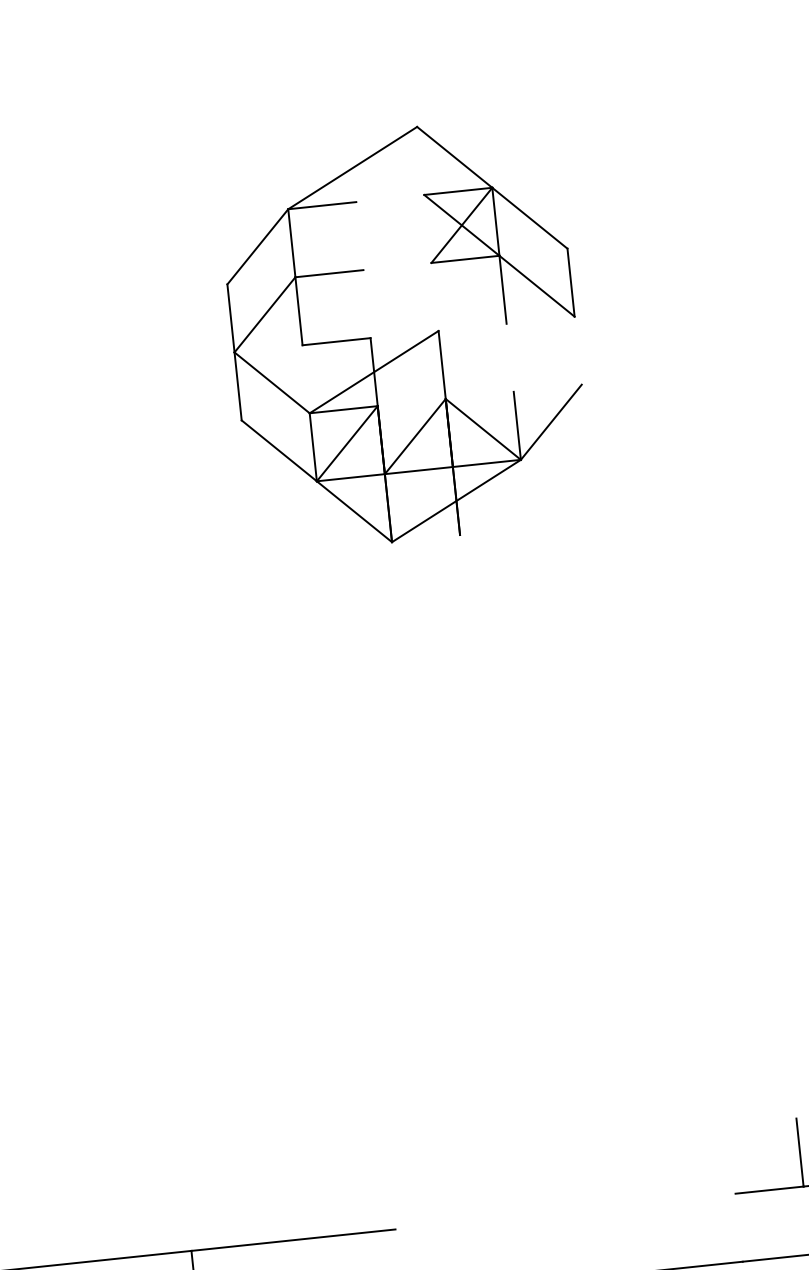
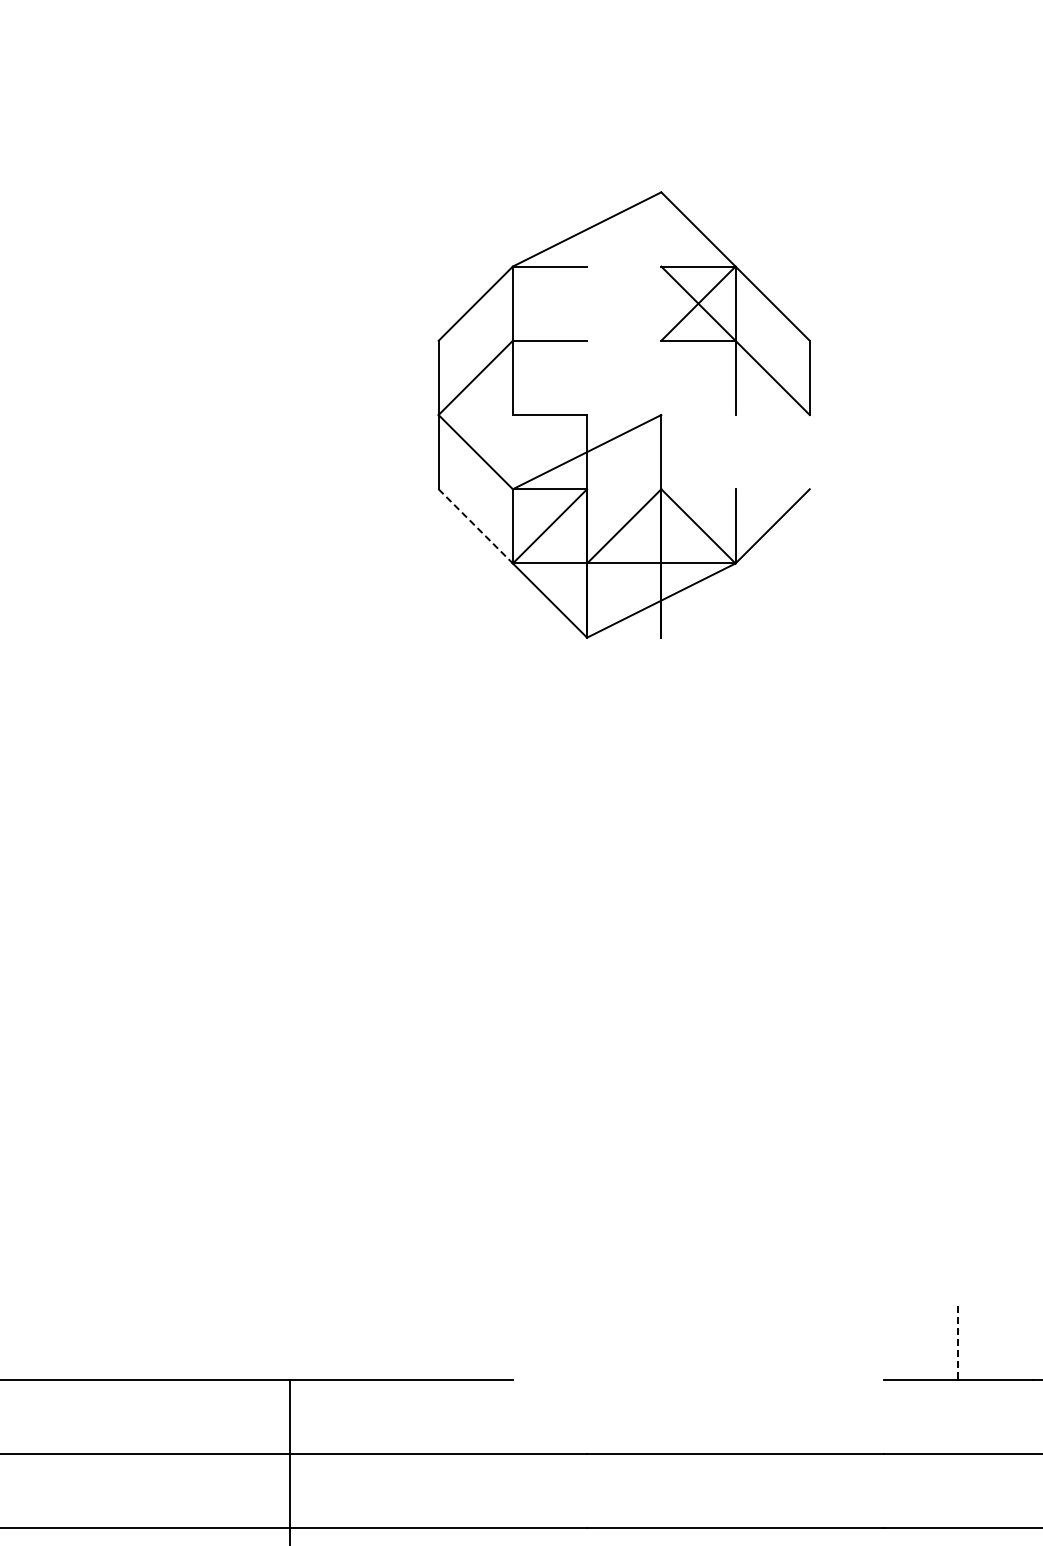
line: (279, 450) -> (476, 526), solid -> dashed
line: (800, 1153) -> (958, 1343), solid -> dashed

